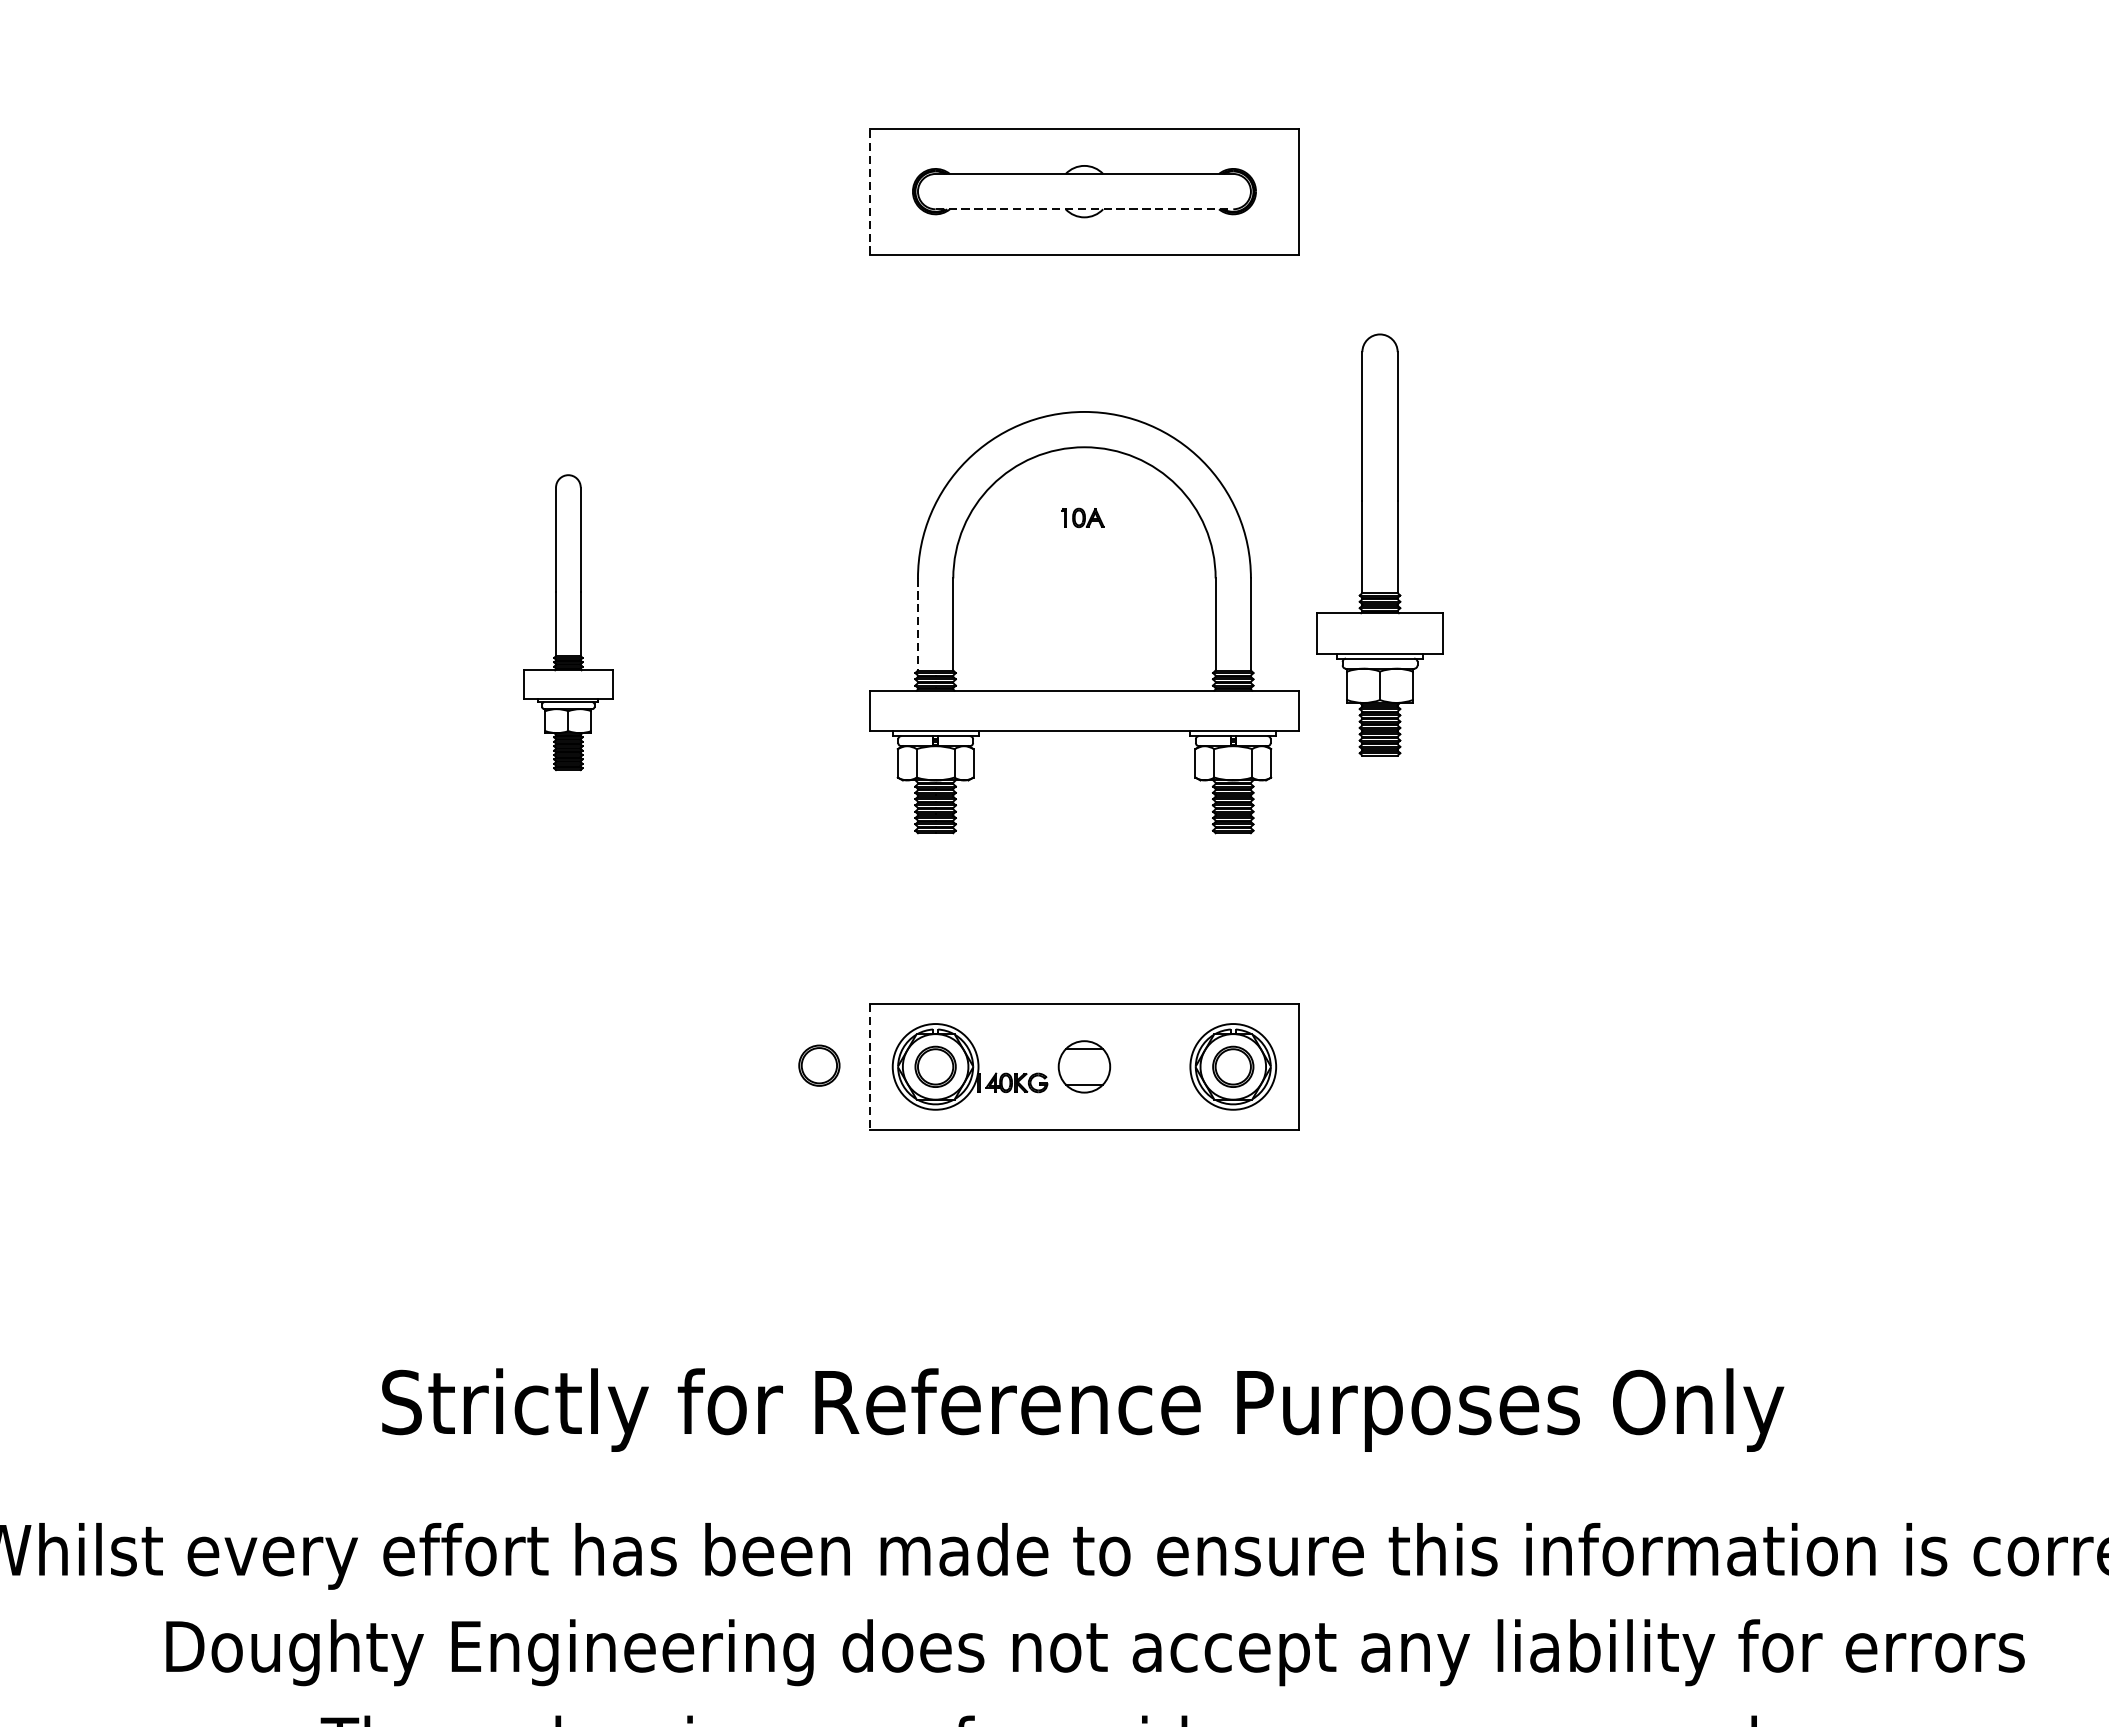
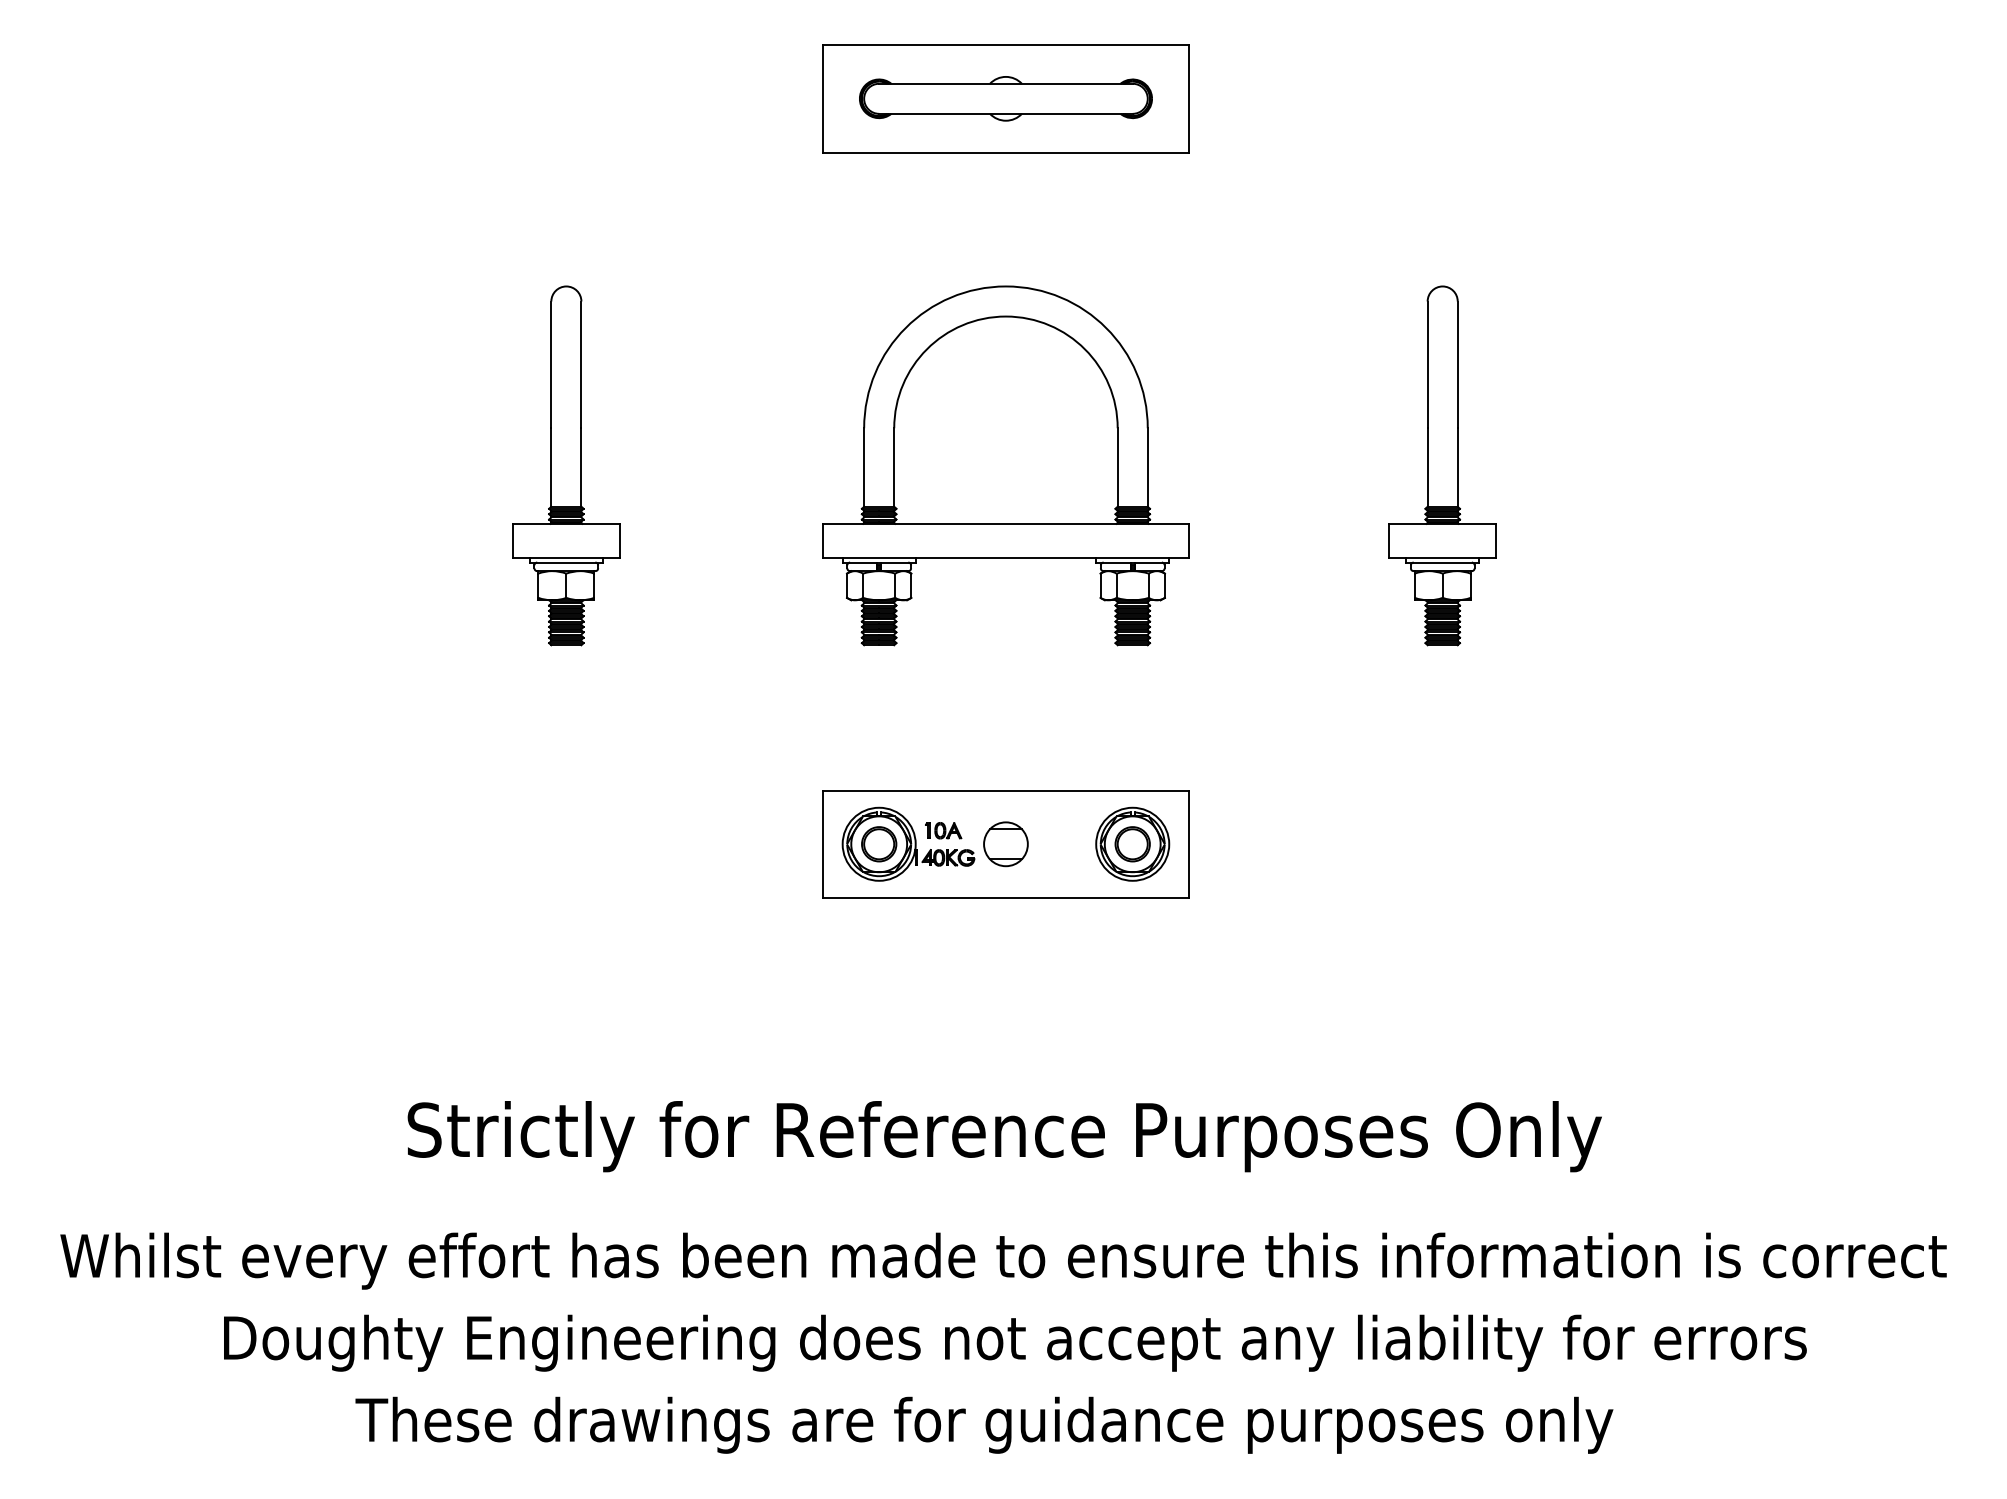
line: (870, 191) -> (823, 98), dashed -> solid
line: (1083, 208) -> (1005, 113), dashed -> solid
part: (1082, 517) -> (943, 830), moved
part: (1379, 544) -> (1442, 465), moved
part: (568, 622) -> (566, 465), size x1.43
line: (918, 624) -> (864, 467), dashed -> solid
part: (819, 1065) -> (780, 843), removed
line: (870, 1067) -> (823, 844), dashed -> solid

